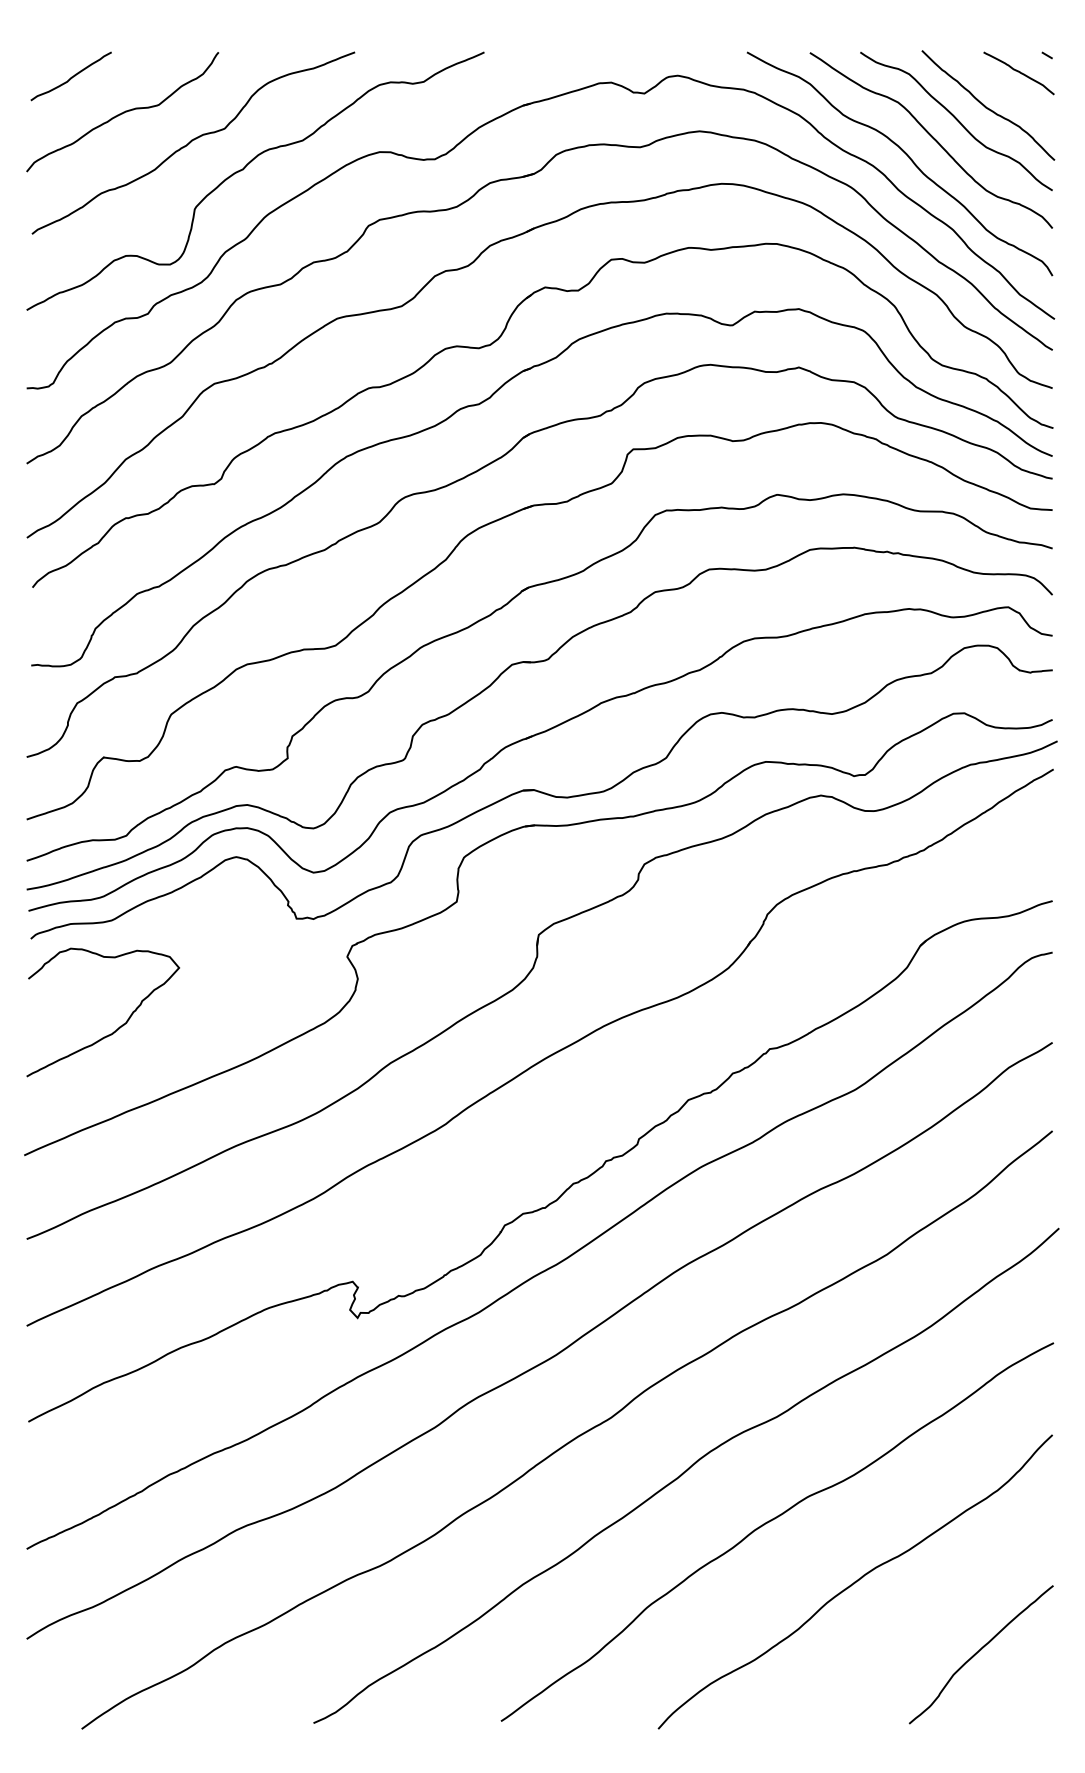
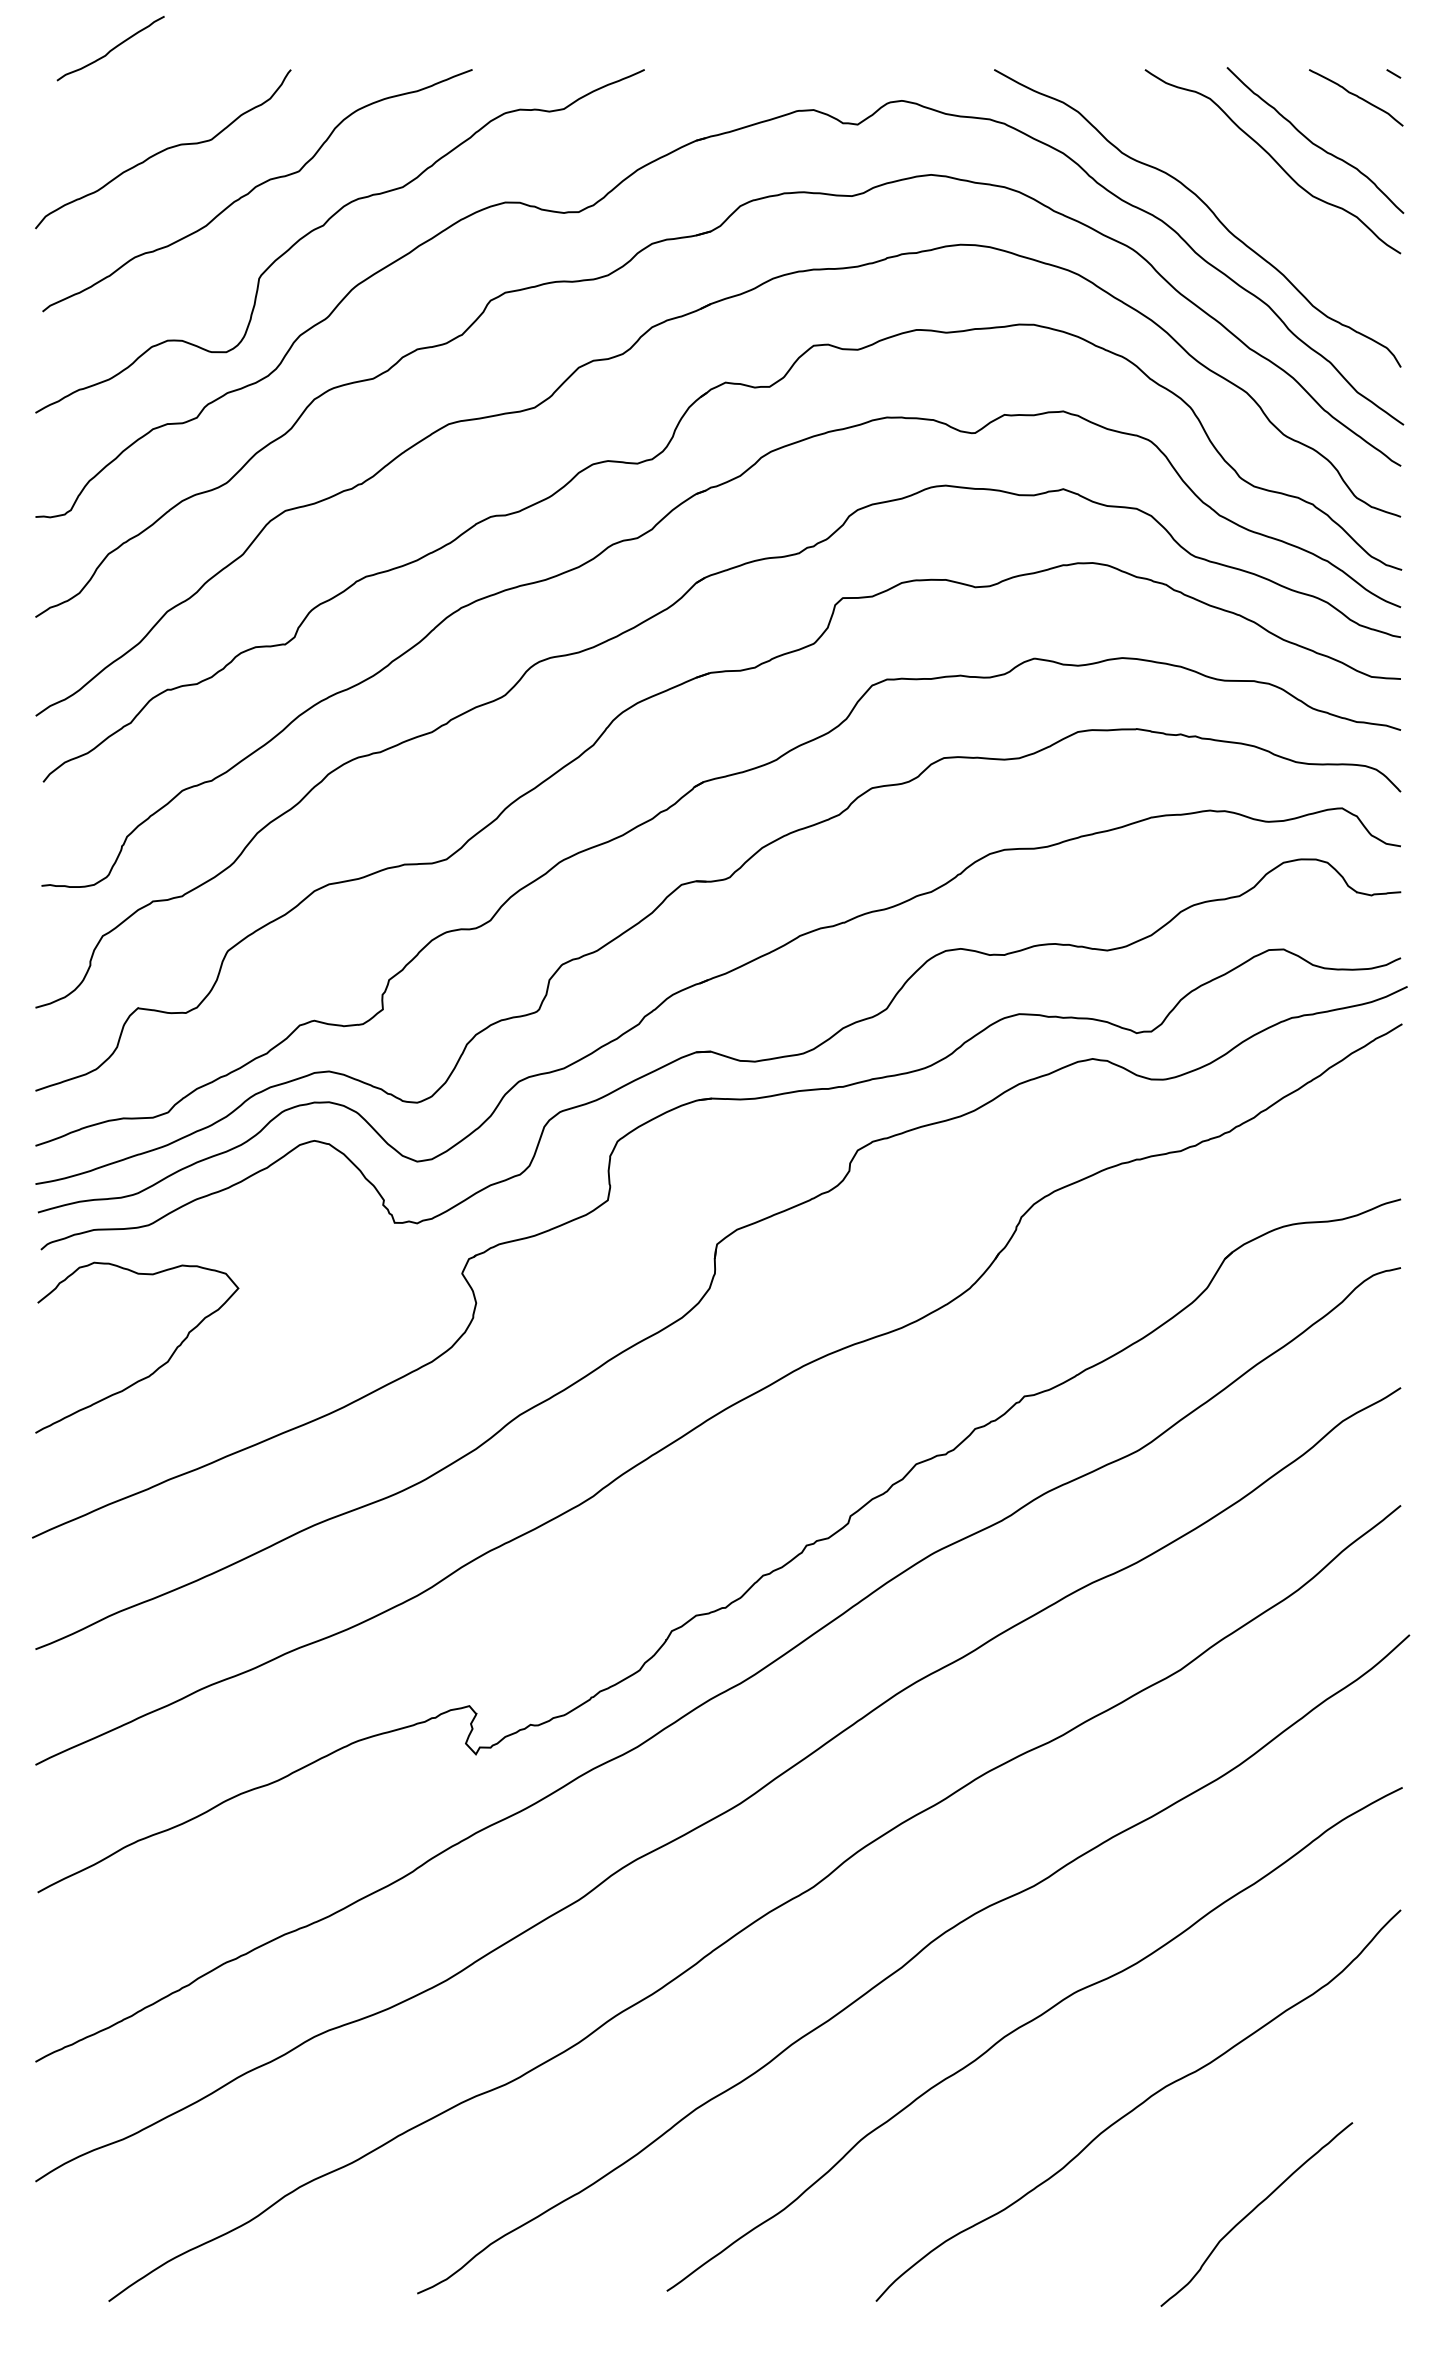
curve: (71, 76) -> (111, 48), moved
curve: (932, 138) -> (1241, 184), removed
curve: (978, 1652) -> (1253, 2211), moved

